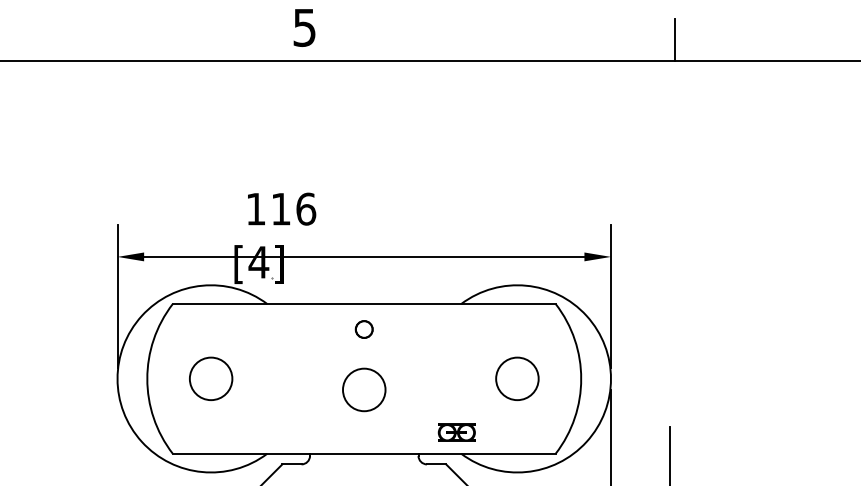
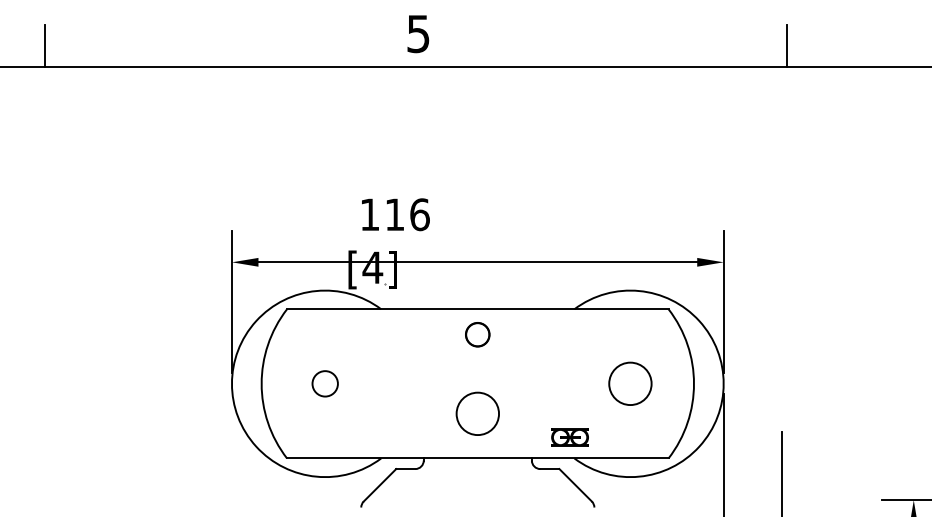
part: (363, 329) -> (477, 334), size x1.4
circle: (211, 378) -> (325, 383), size x0.6
circle: (363, 389) -> (477, 413), moved

